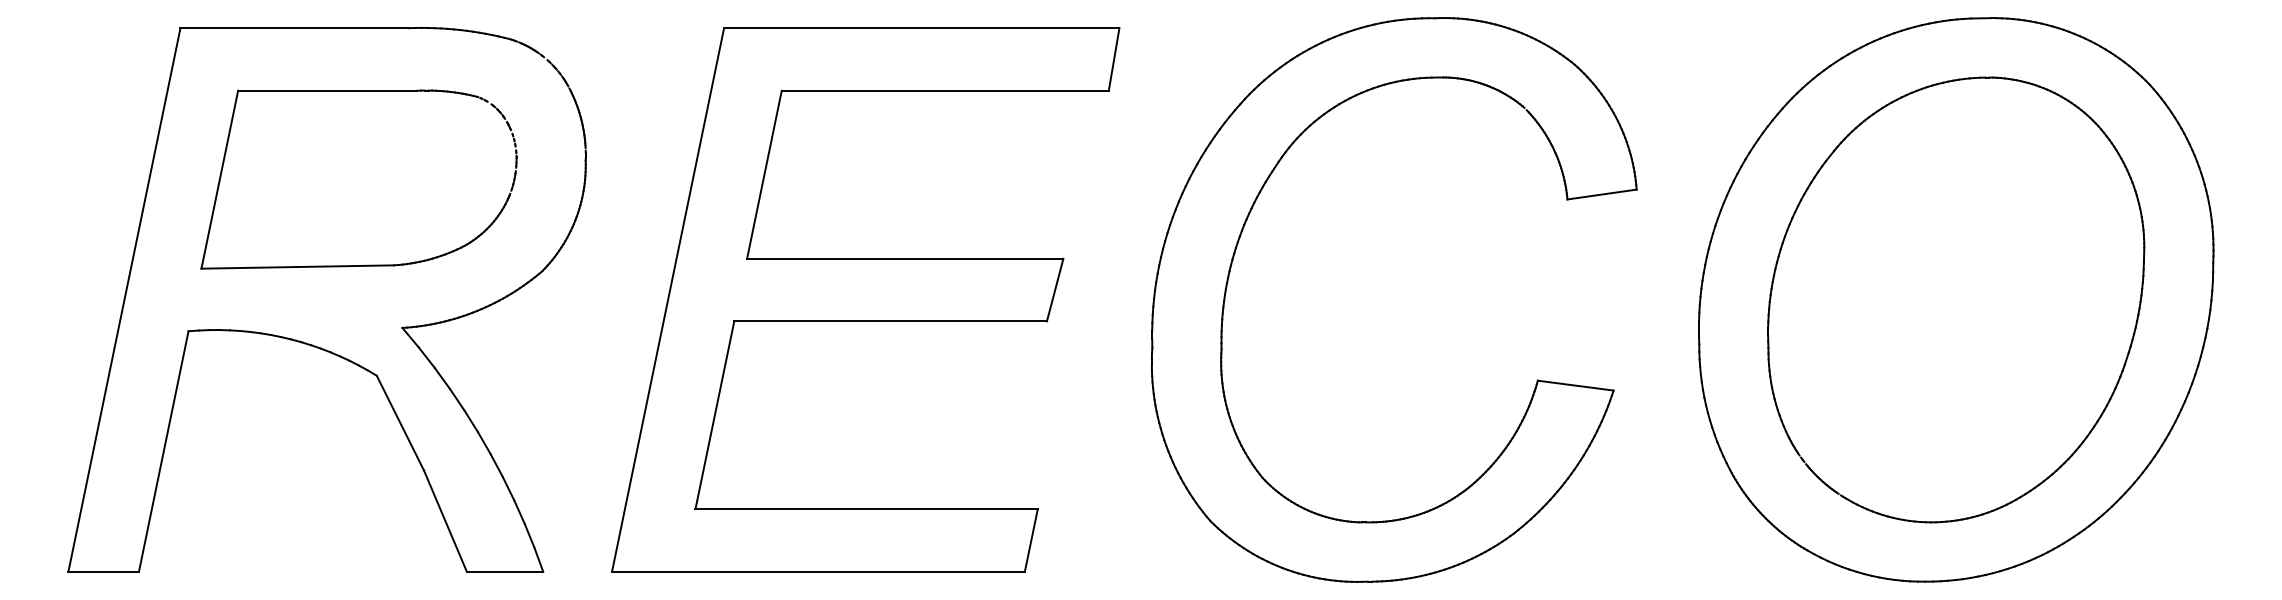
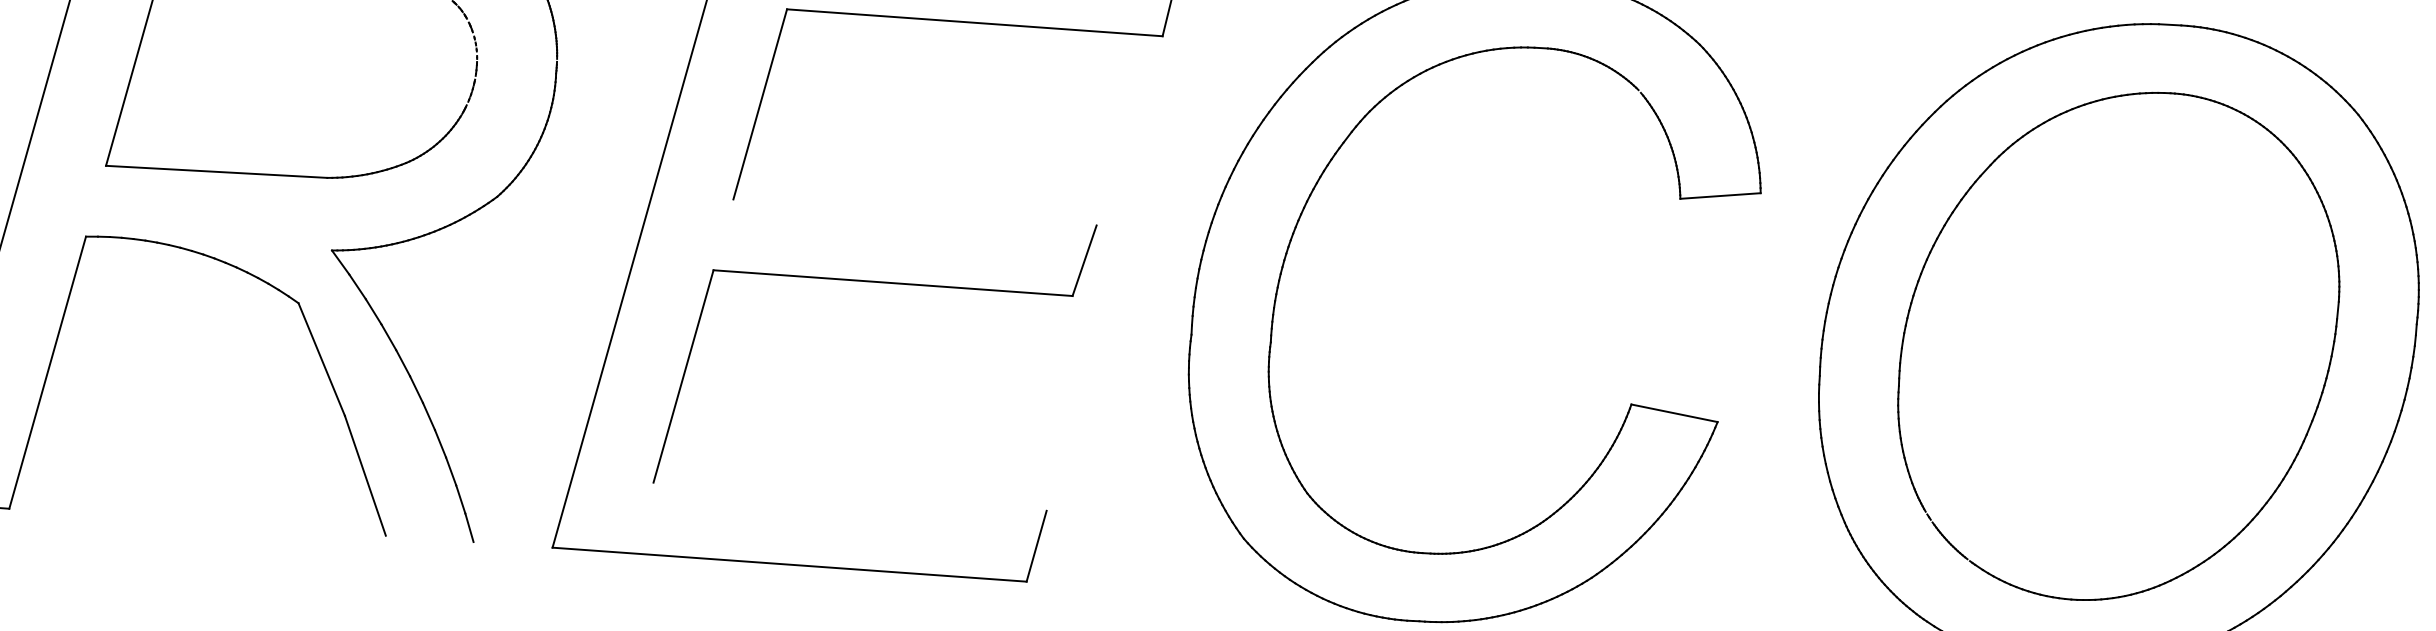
line: (905, 258) -> (915, 212), removed
line: (866, 509) -> (849, 497), removed
line: (504, 571) -> (429, 538), removed

